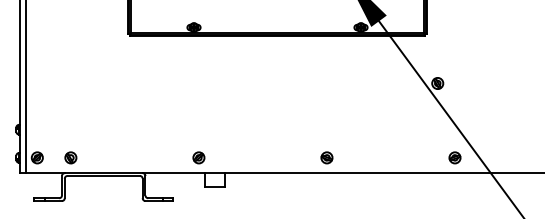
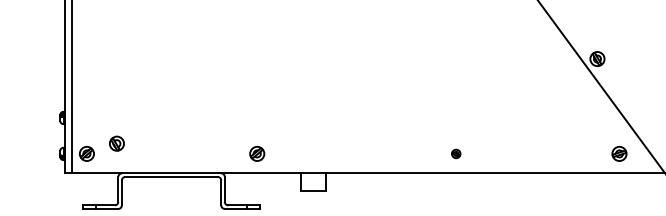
part: (70, 157) -> (116, 143), moved
part: (198, 157) -> (256, 153), moved
part: (326, 157) -> (455, 153), size x0.6

